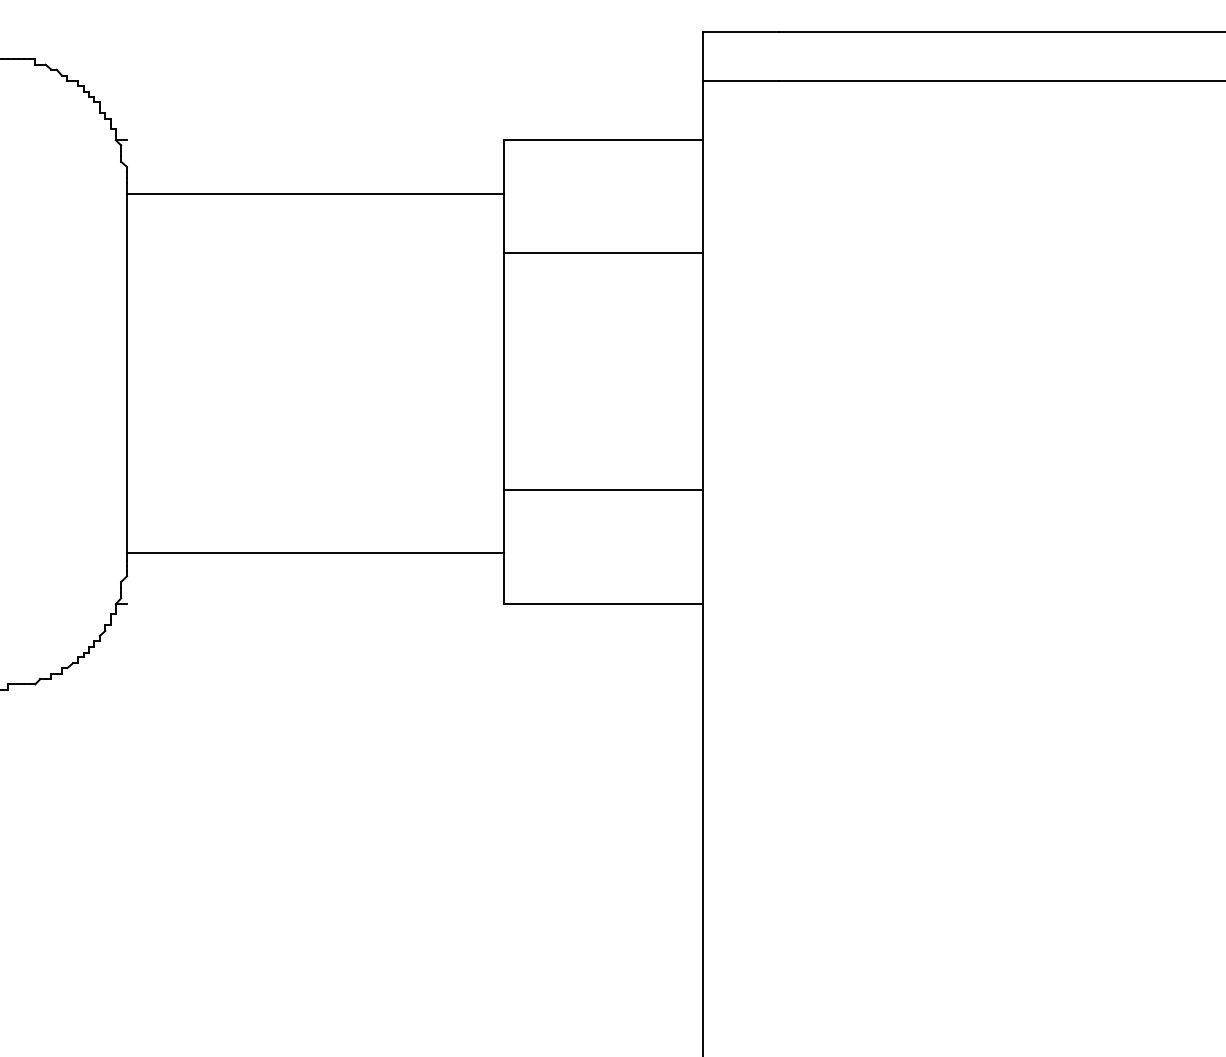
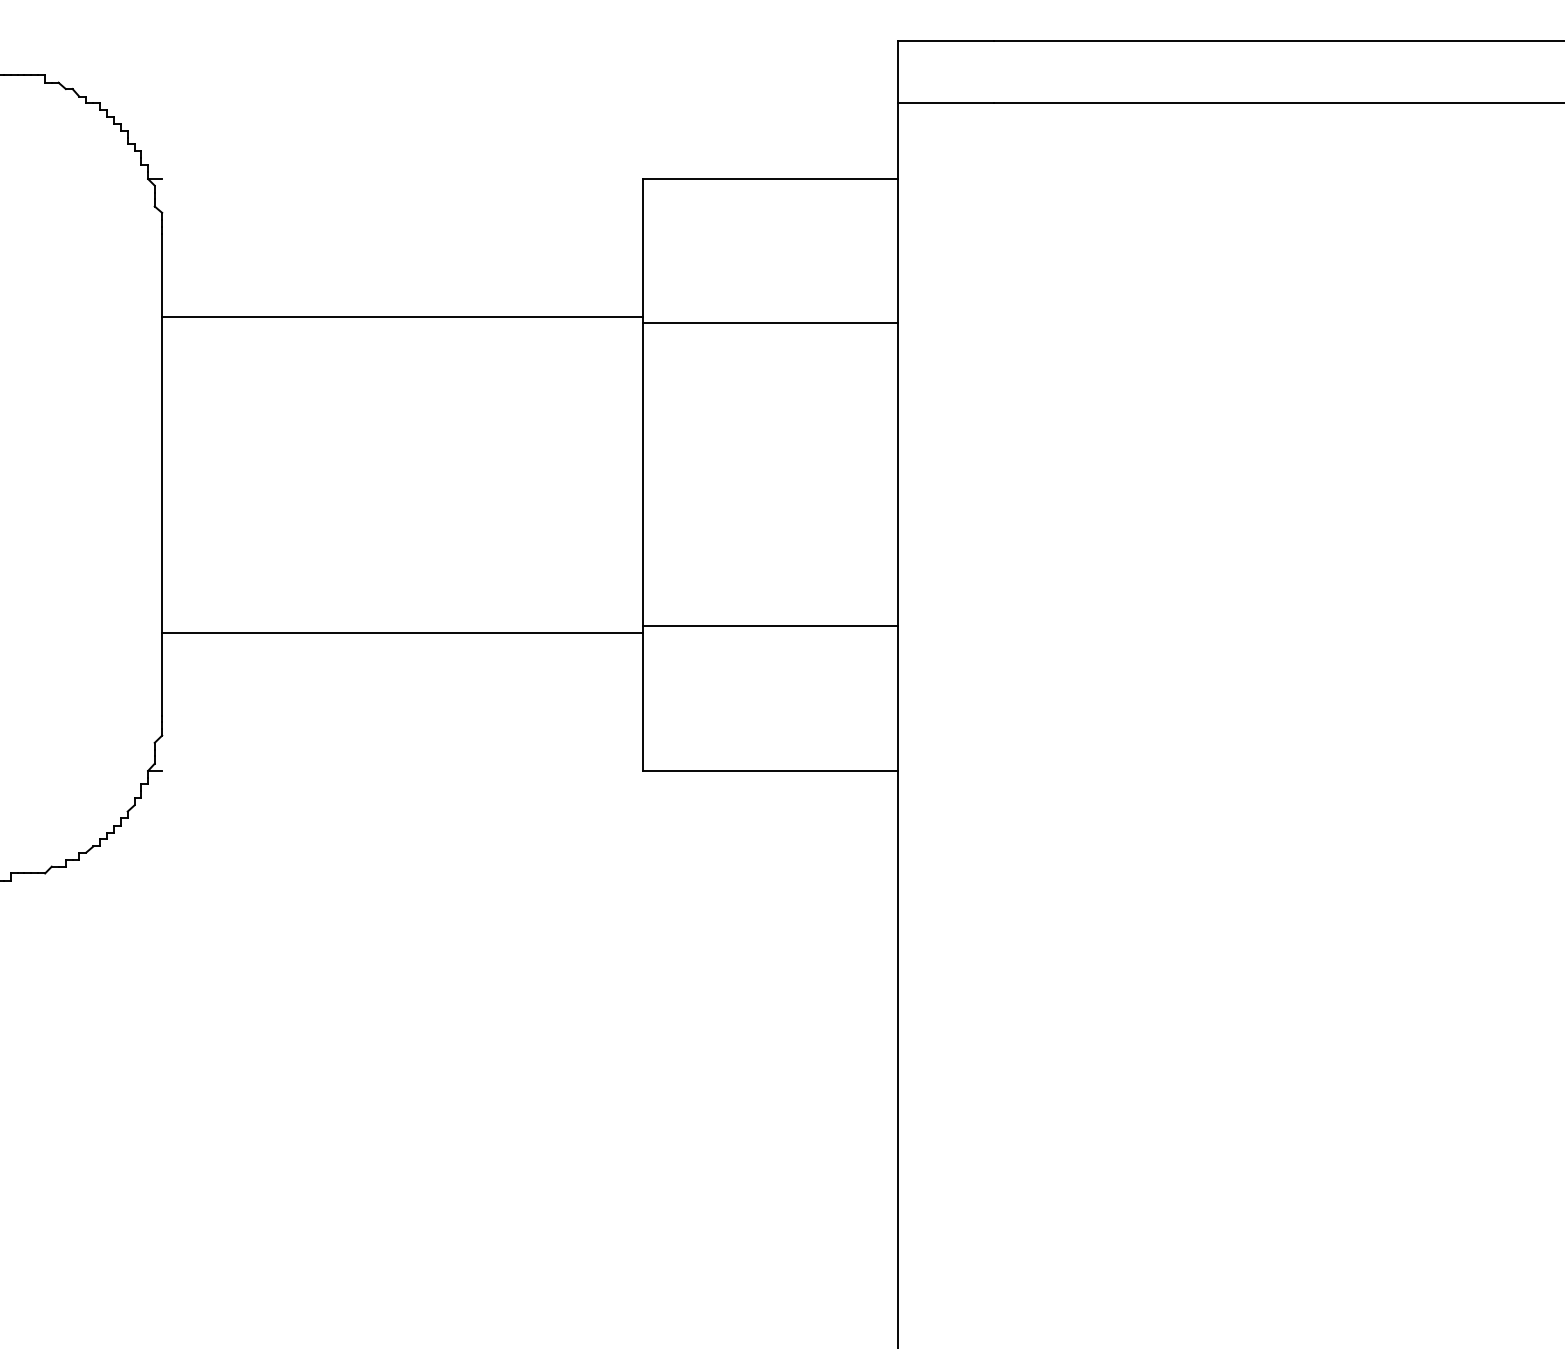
line: (315, 193) -> (402, 316), moved
line: (315, 553) -> (402, 633), moved

